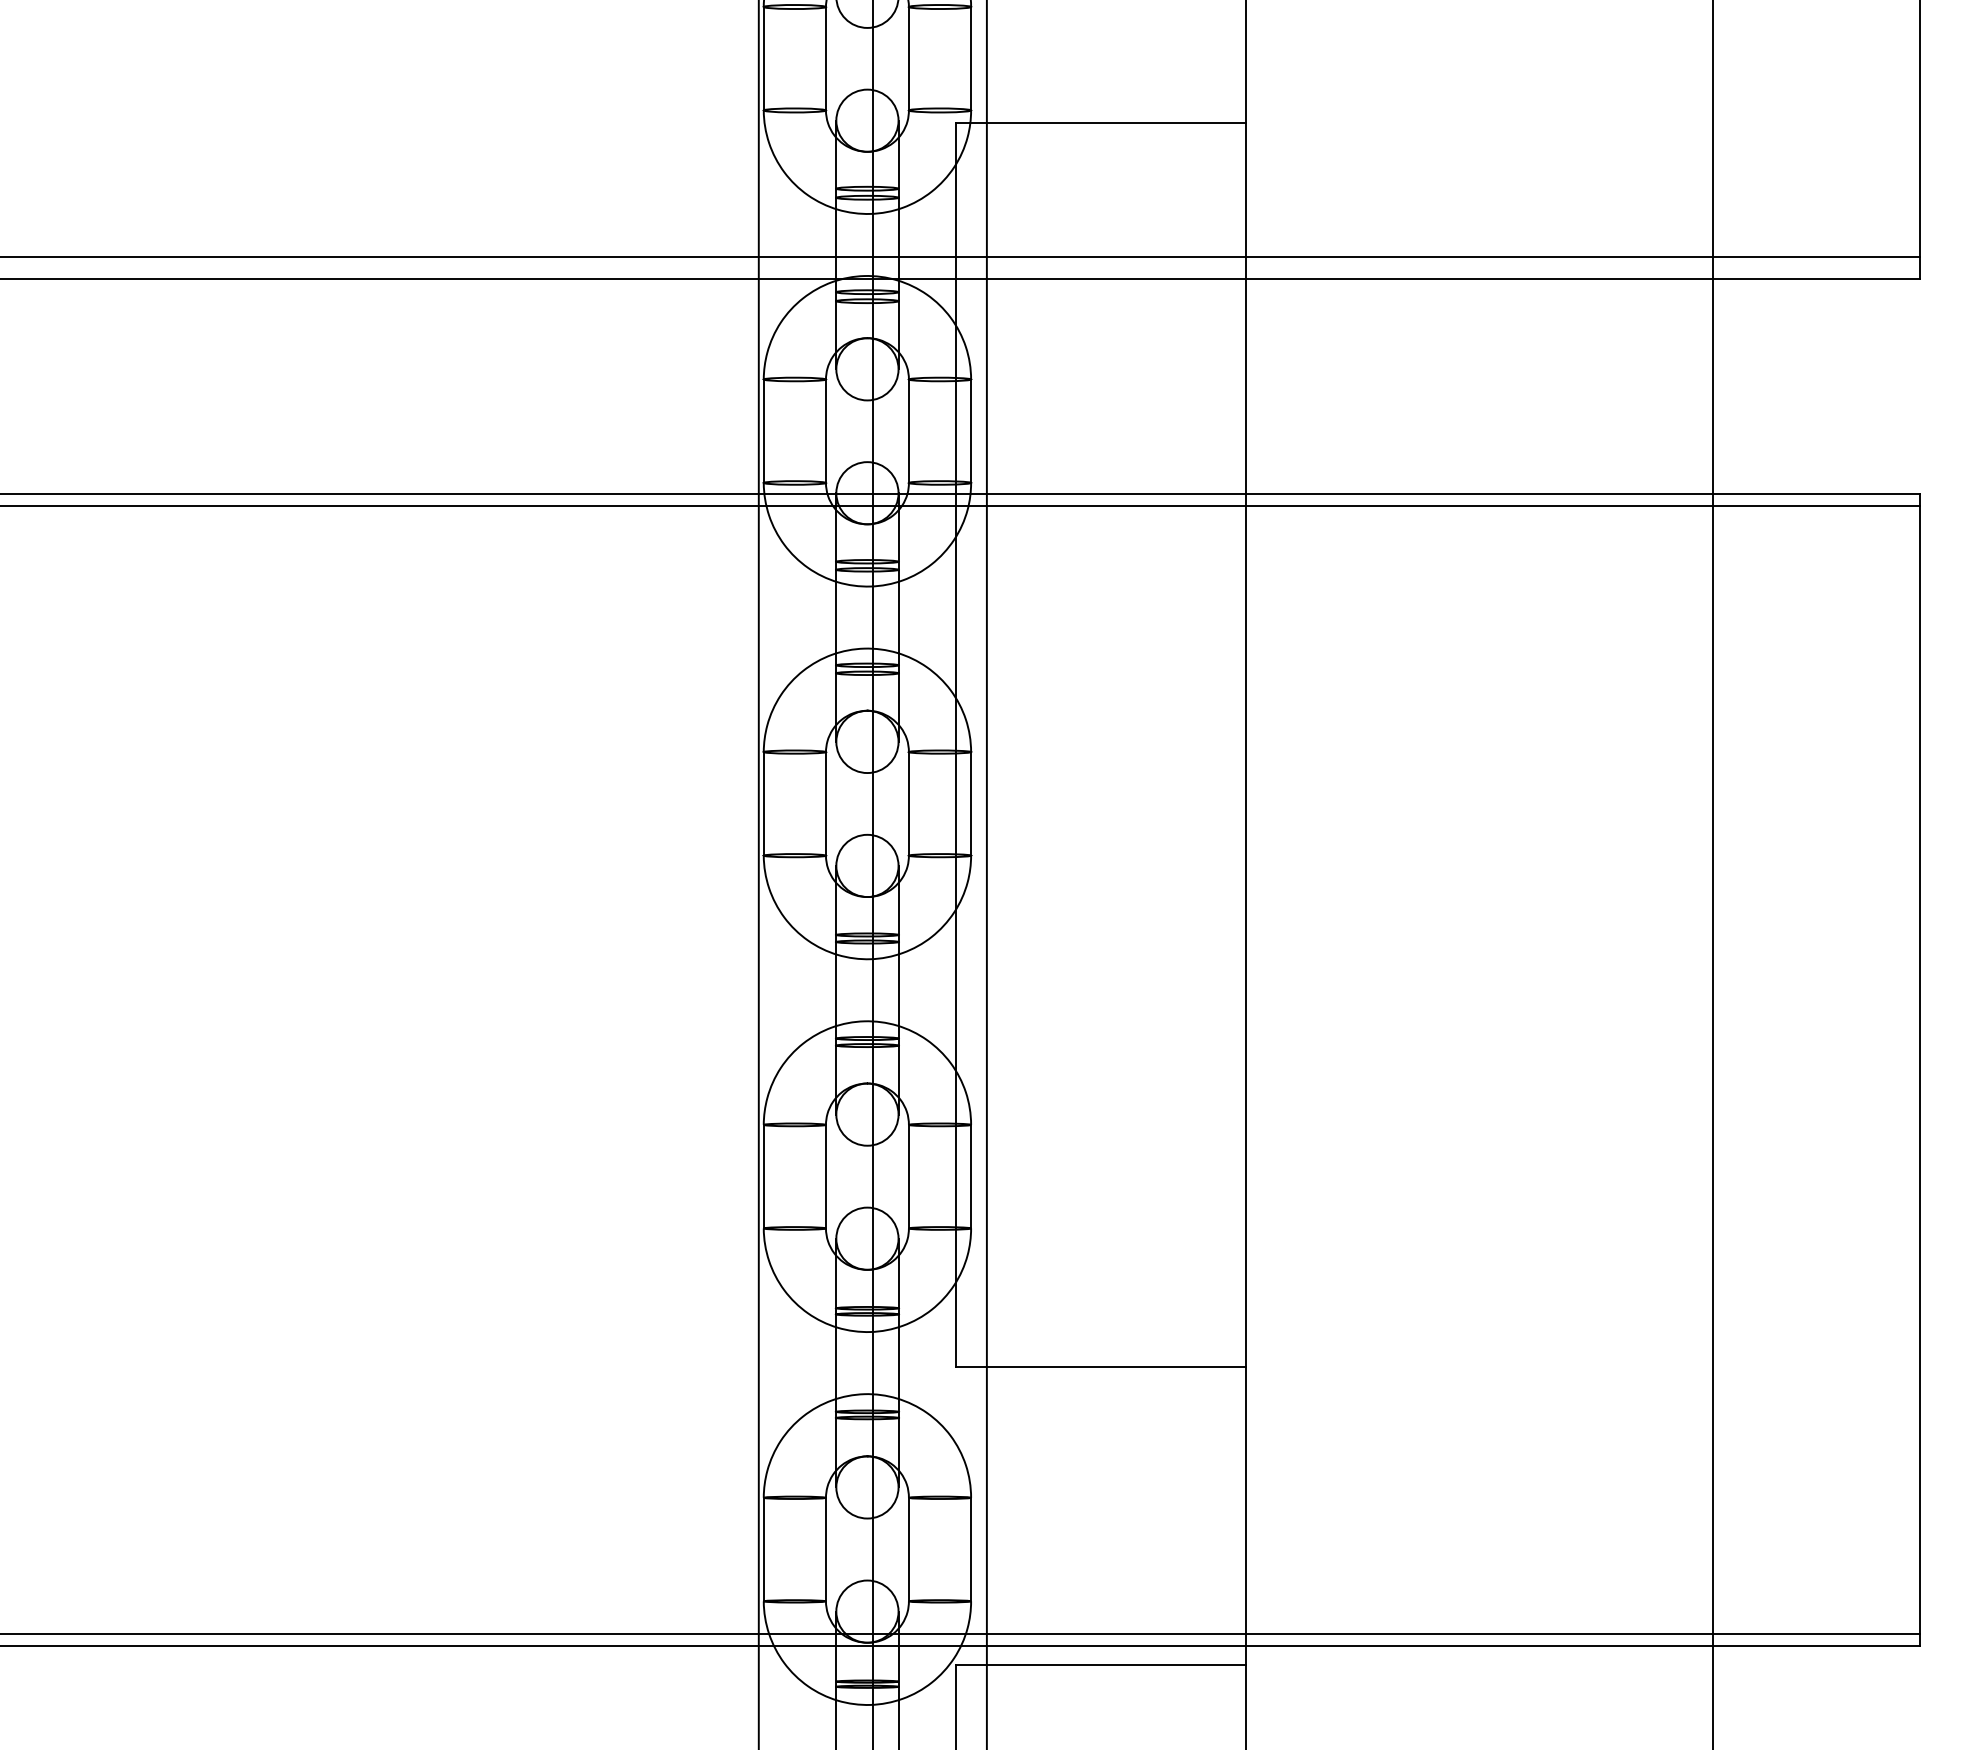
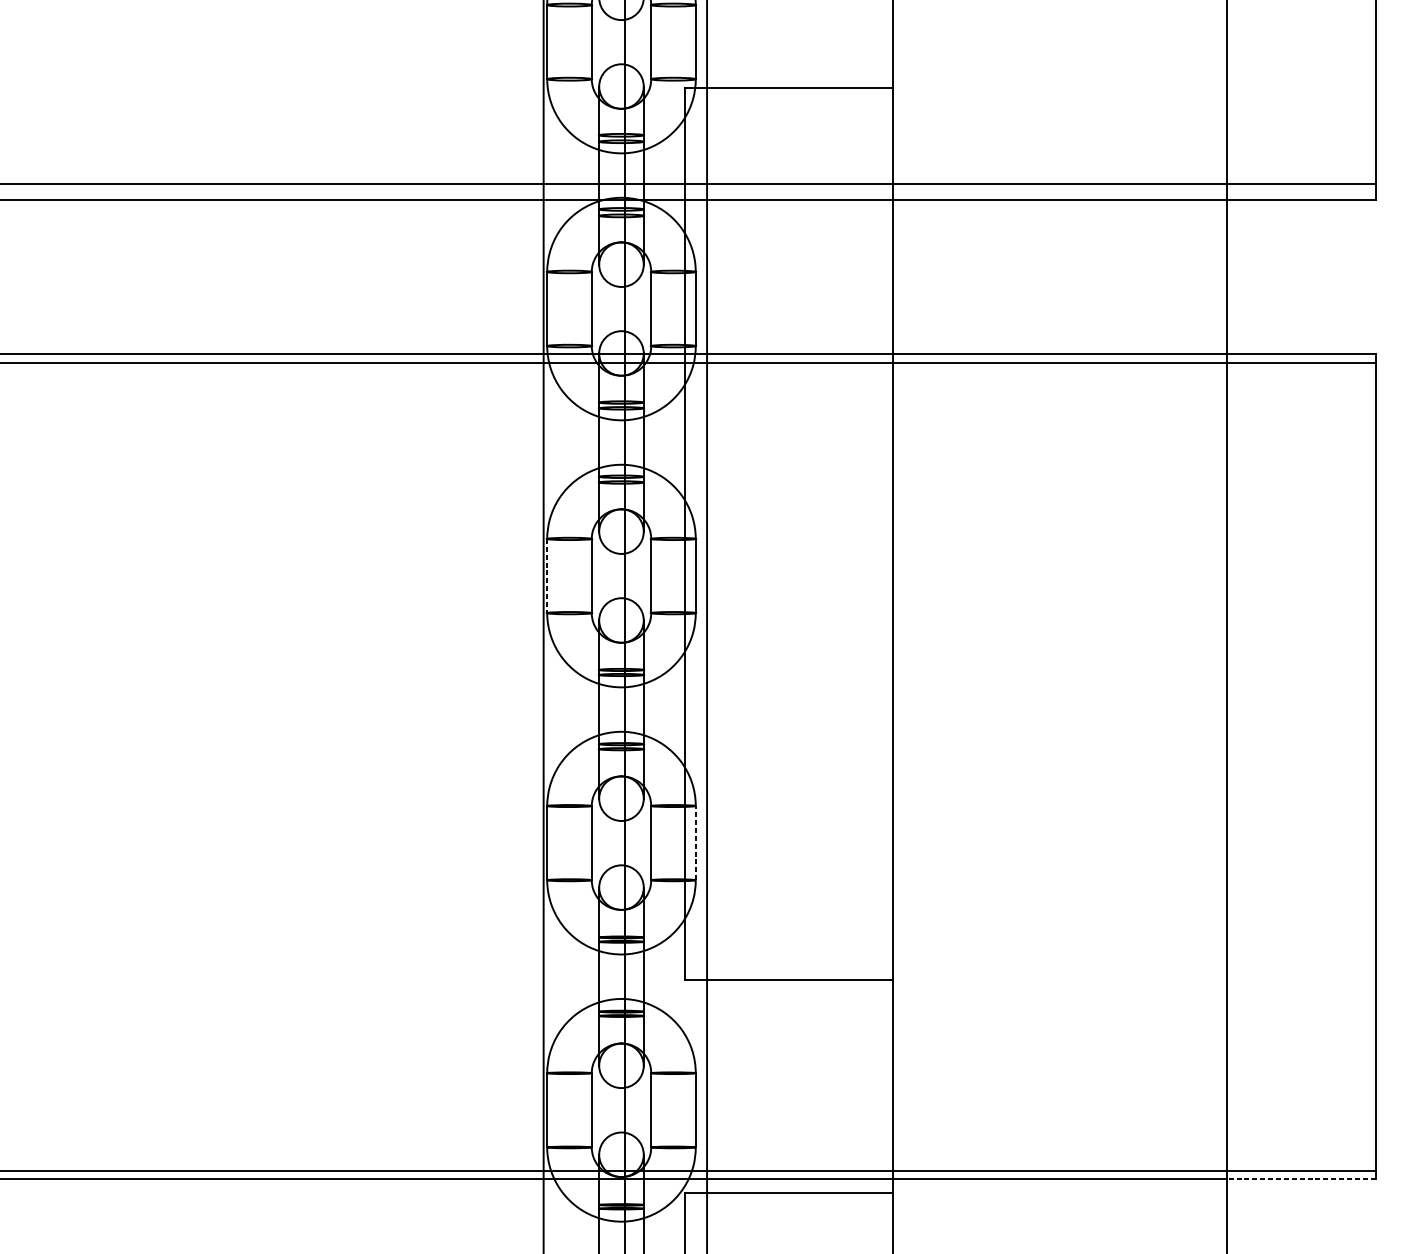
line: (763, 803) -> (547, 575), solid -> dashed
line: (971, 1176) -> (696, 843), solid -> dashed
line: (1816, 1645) -> (1301, 1179), solid -> dashed

